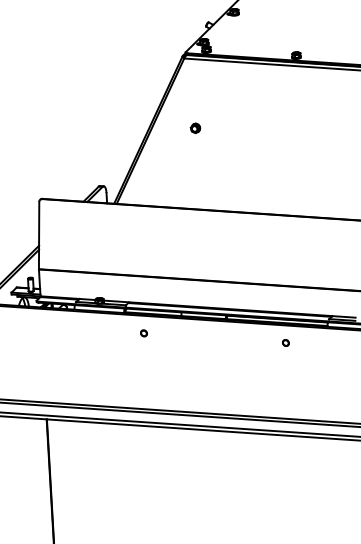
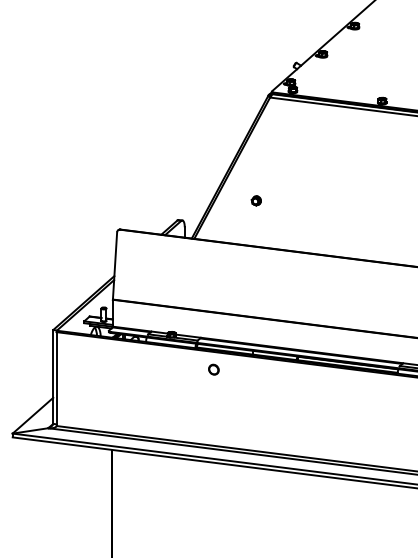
part: (194, 127) -> (255, 200), moved
part: (144, 333) -> (214, 369), size x1.6
part: (286, 343) -> (355, 387), removed

